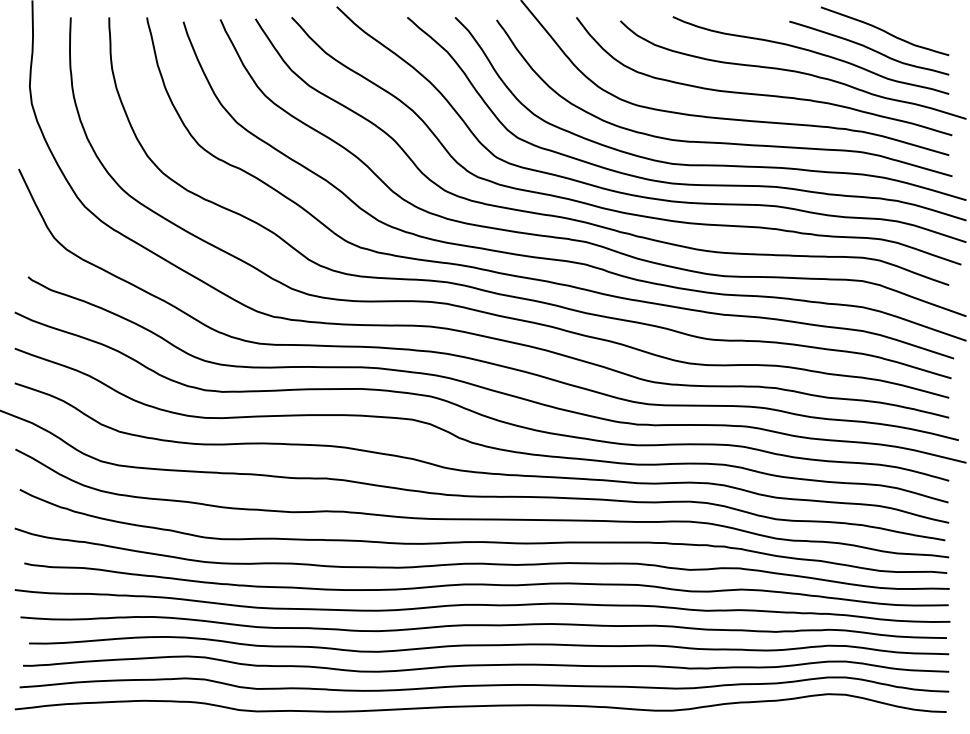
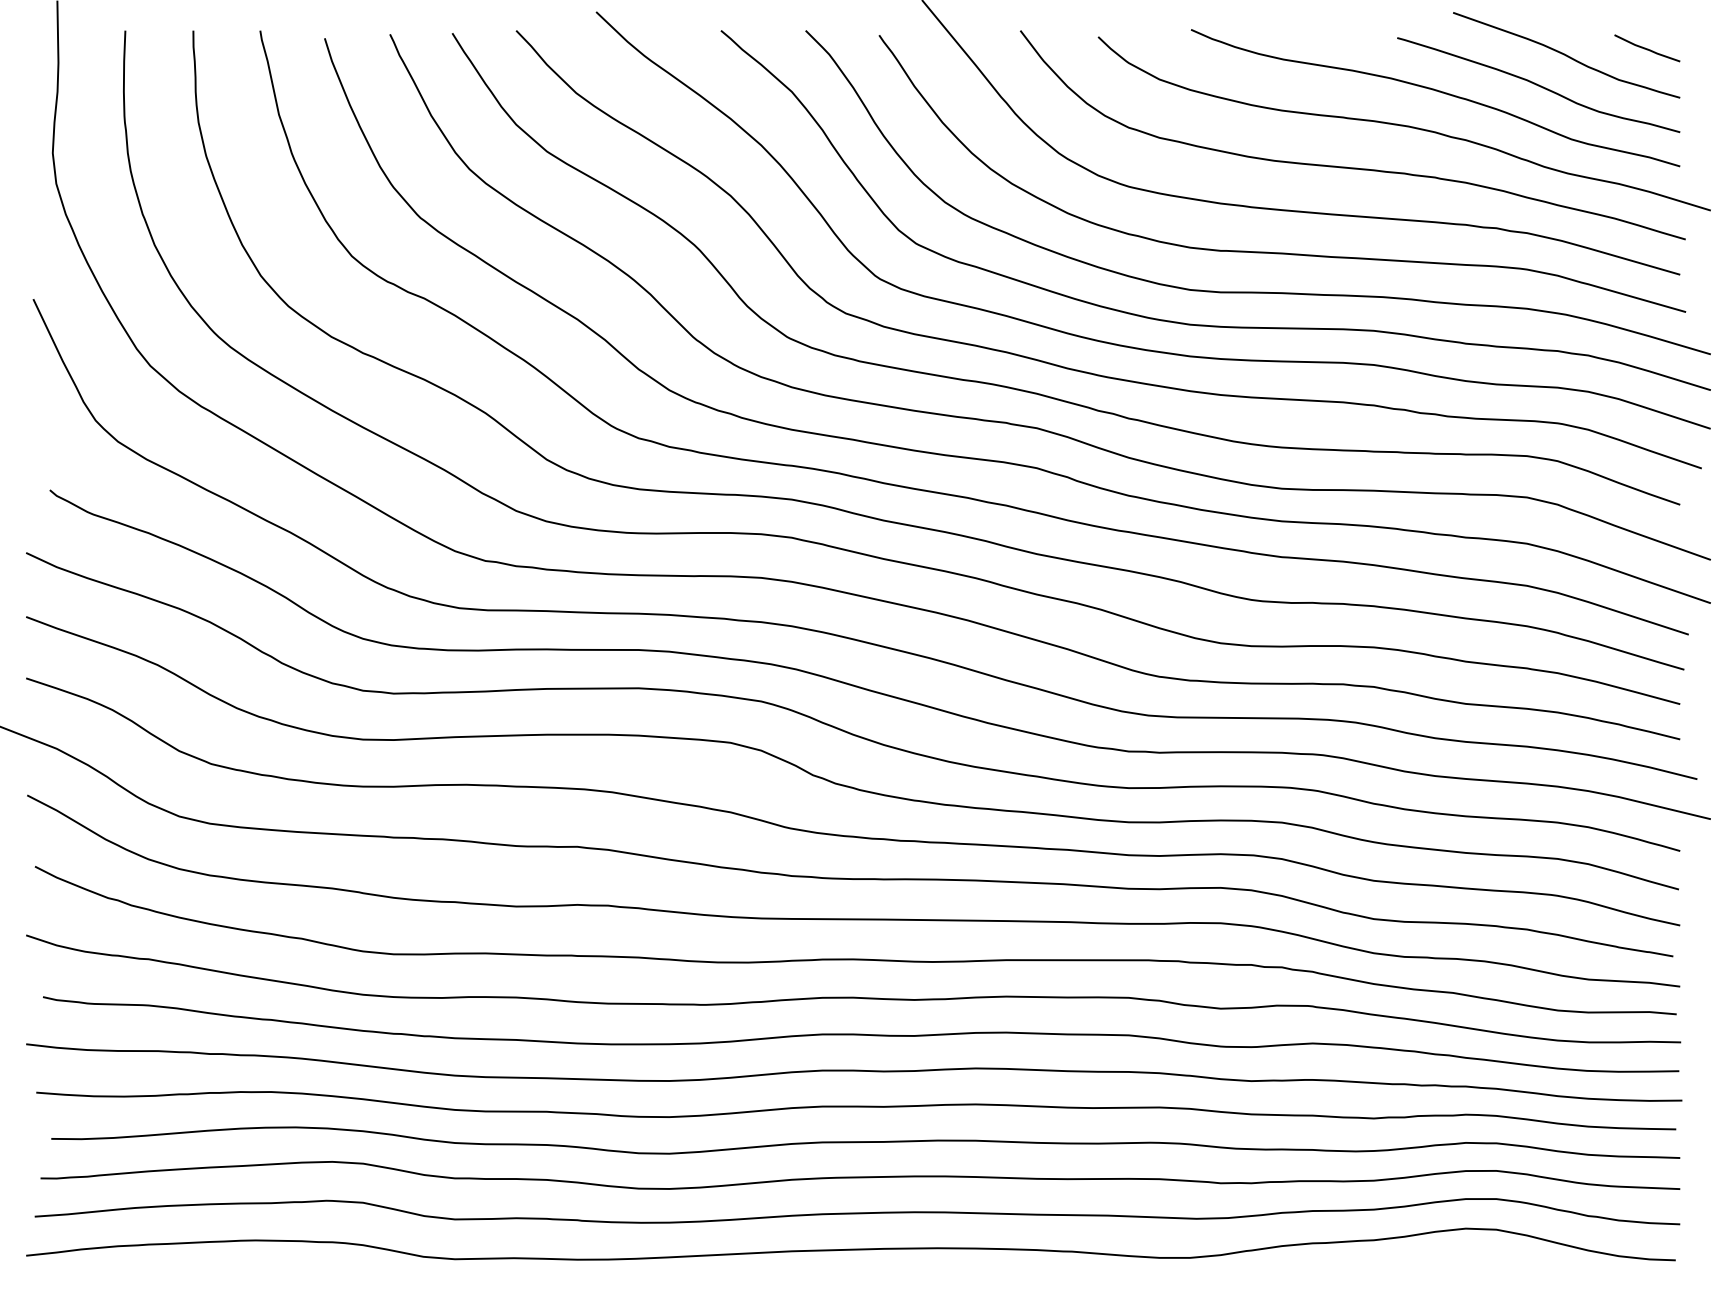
line: (930, 27) -> (1647, 48), added

